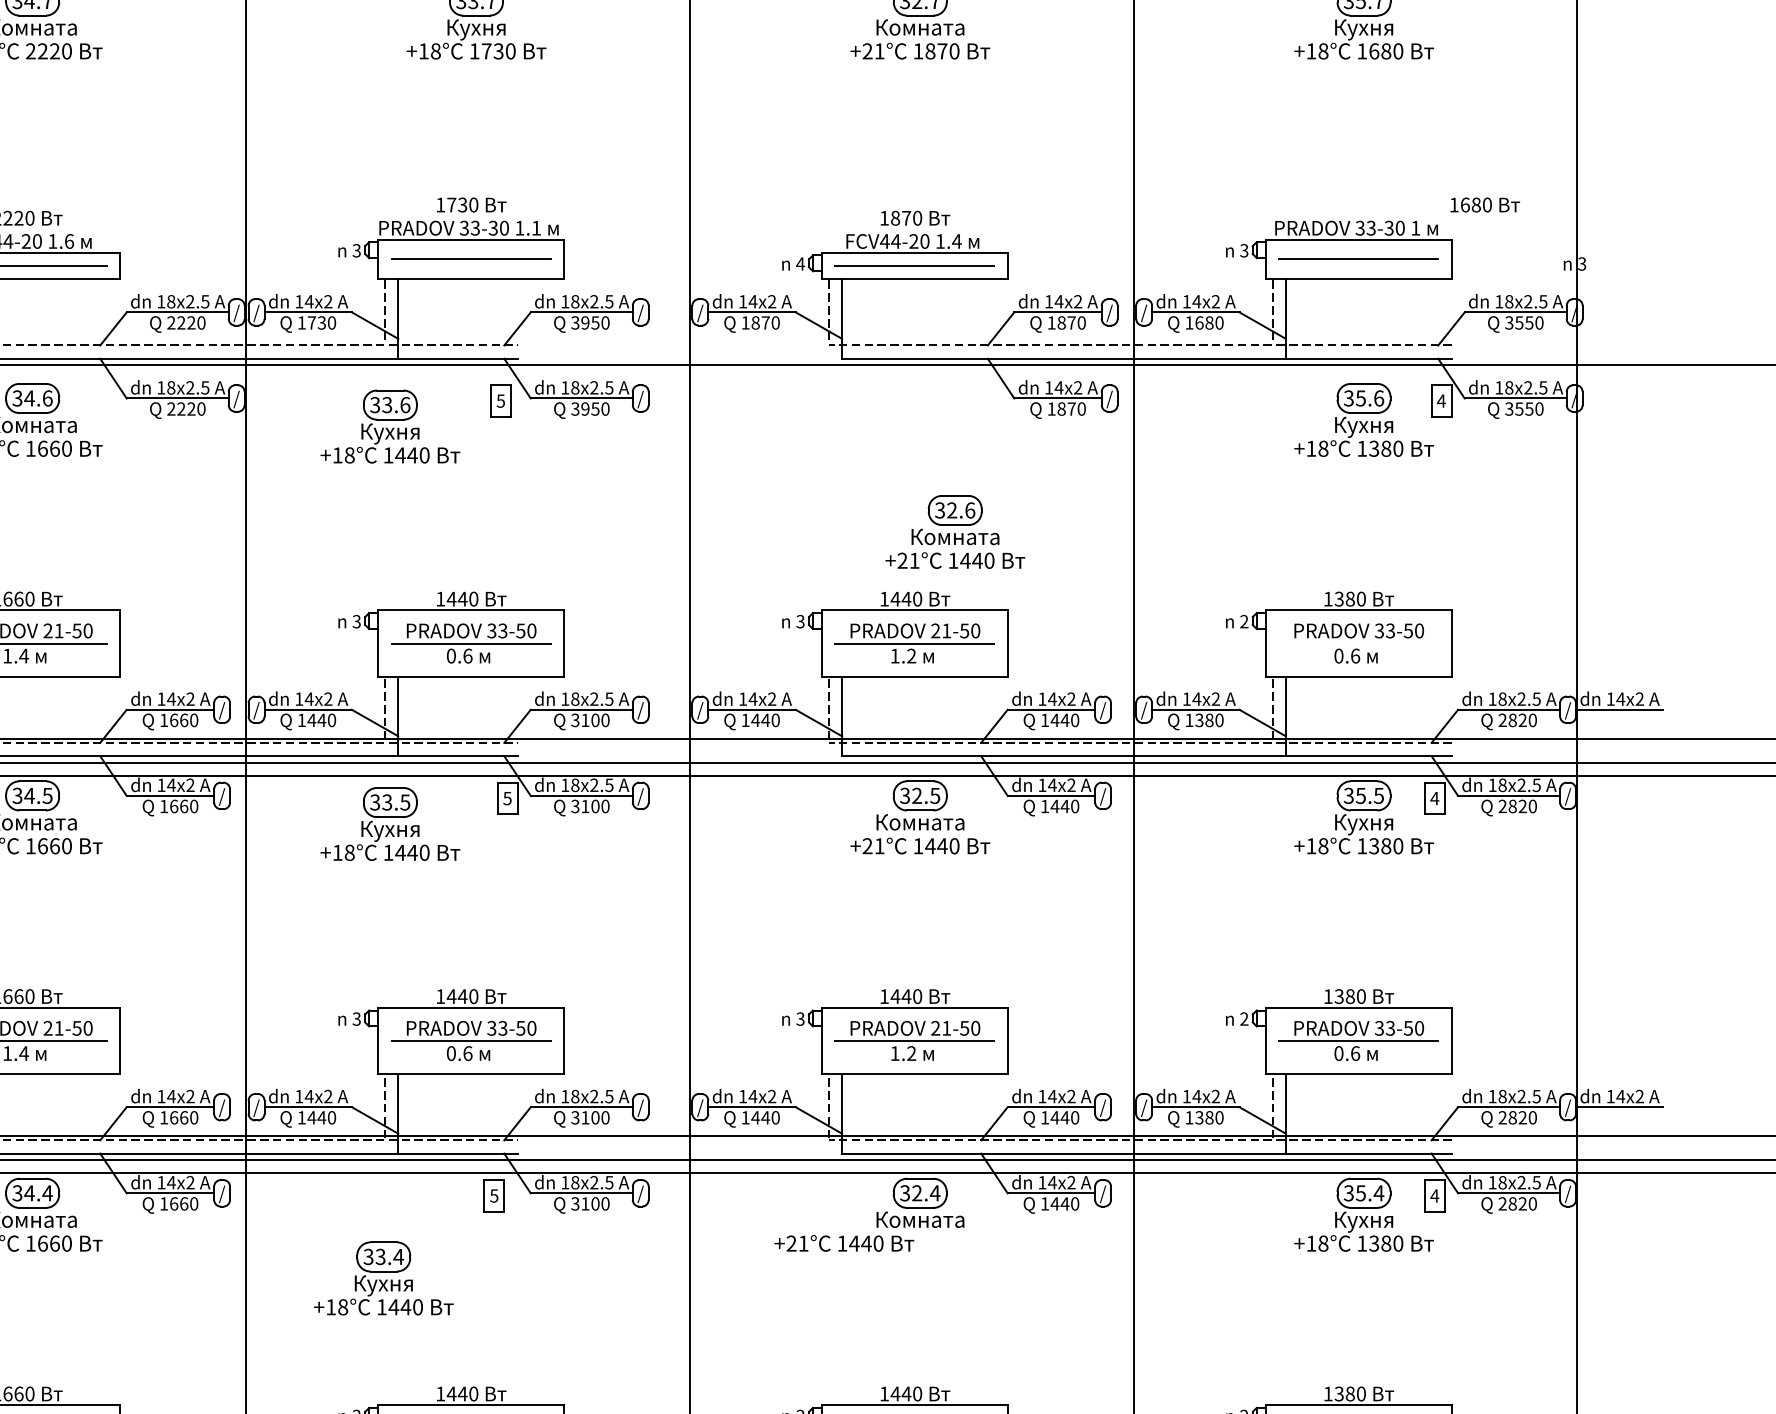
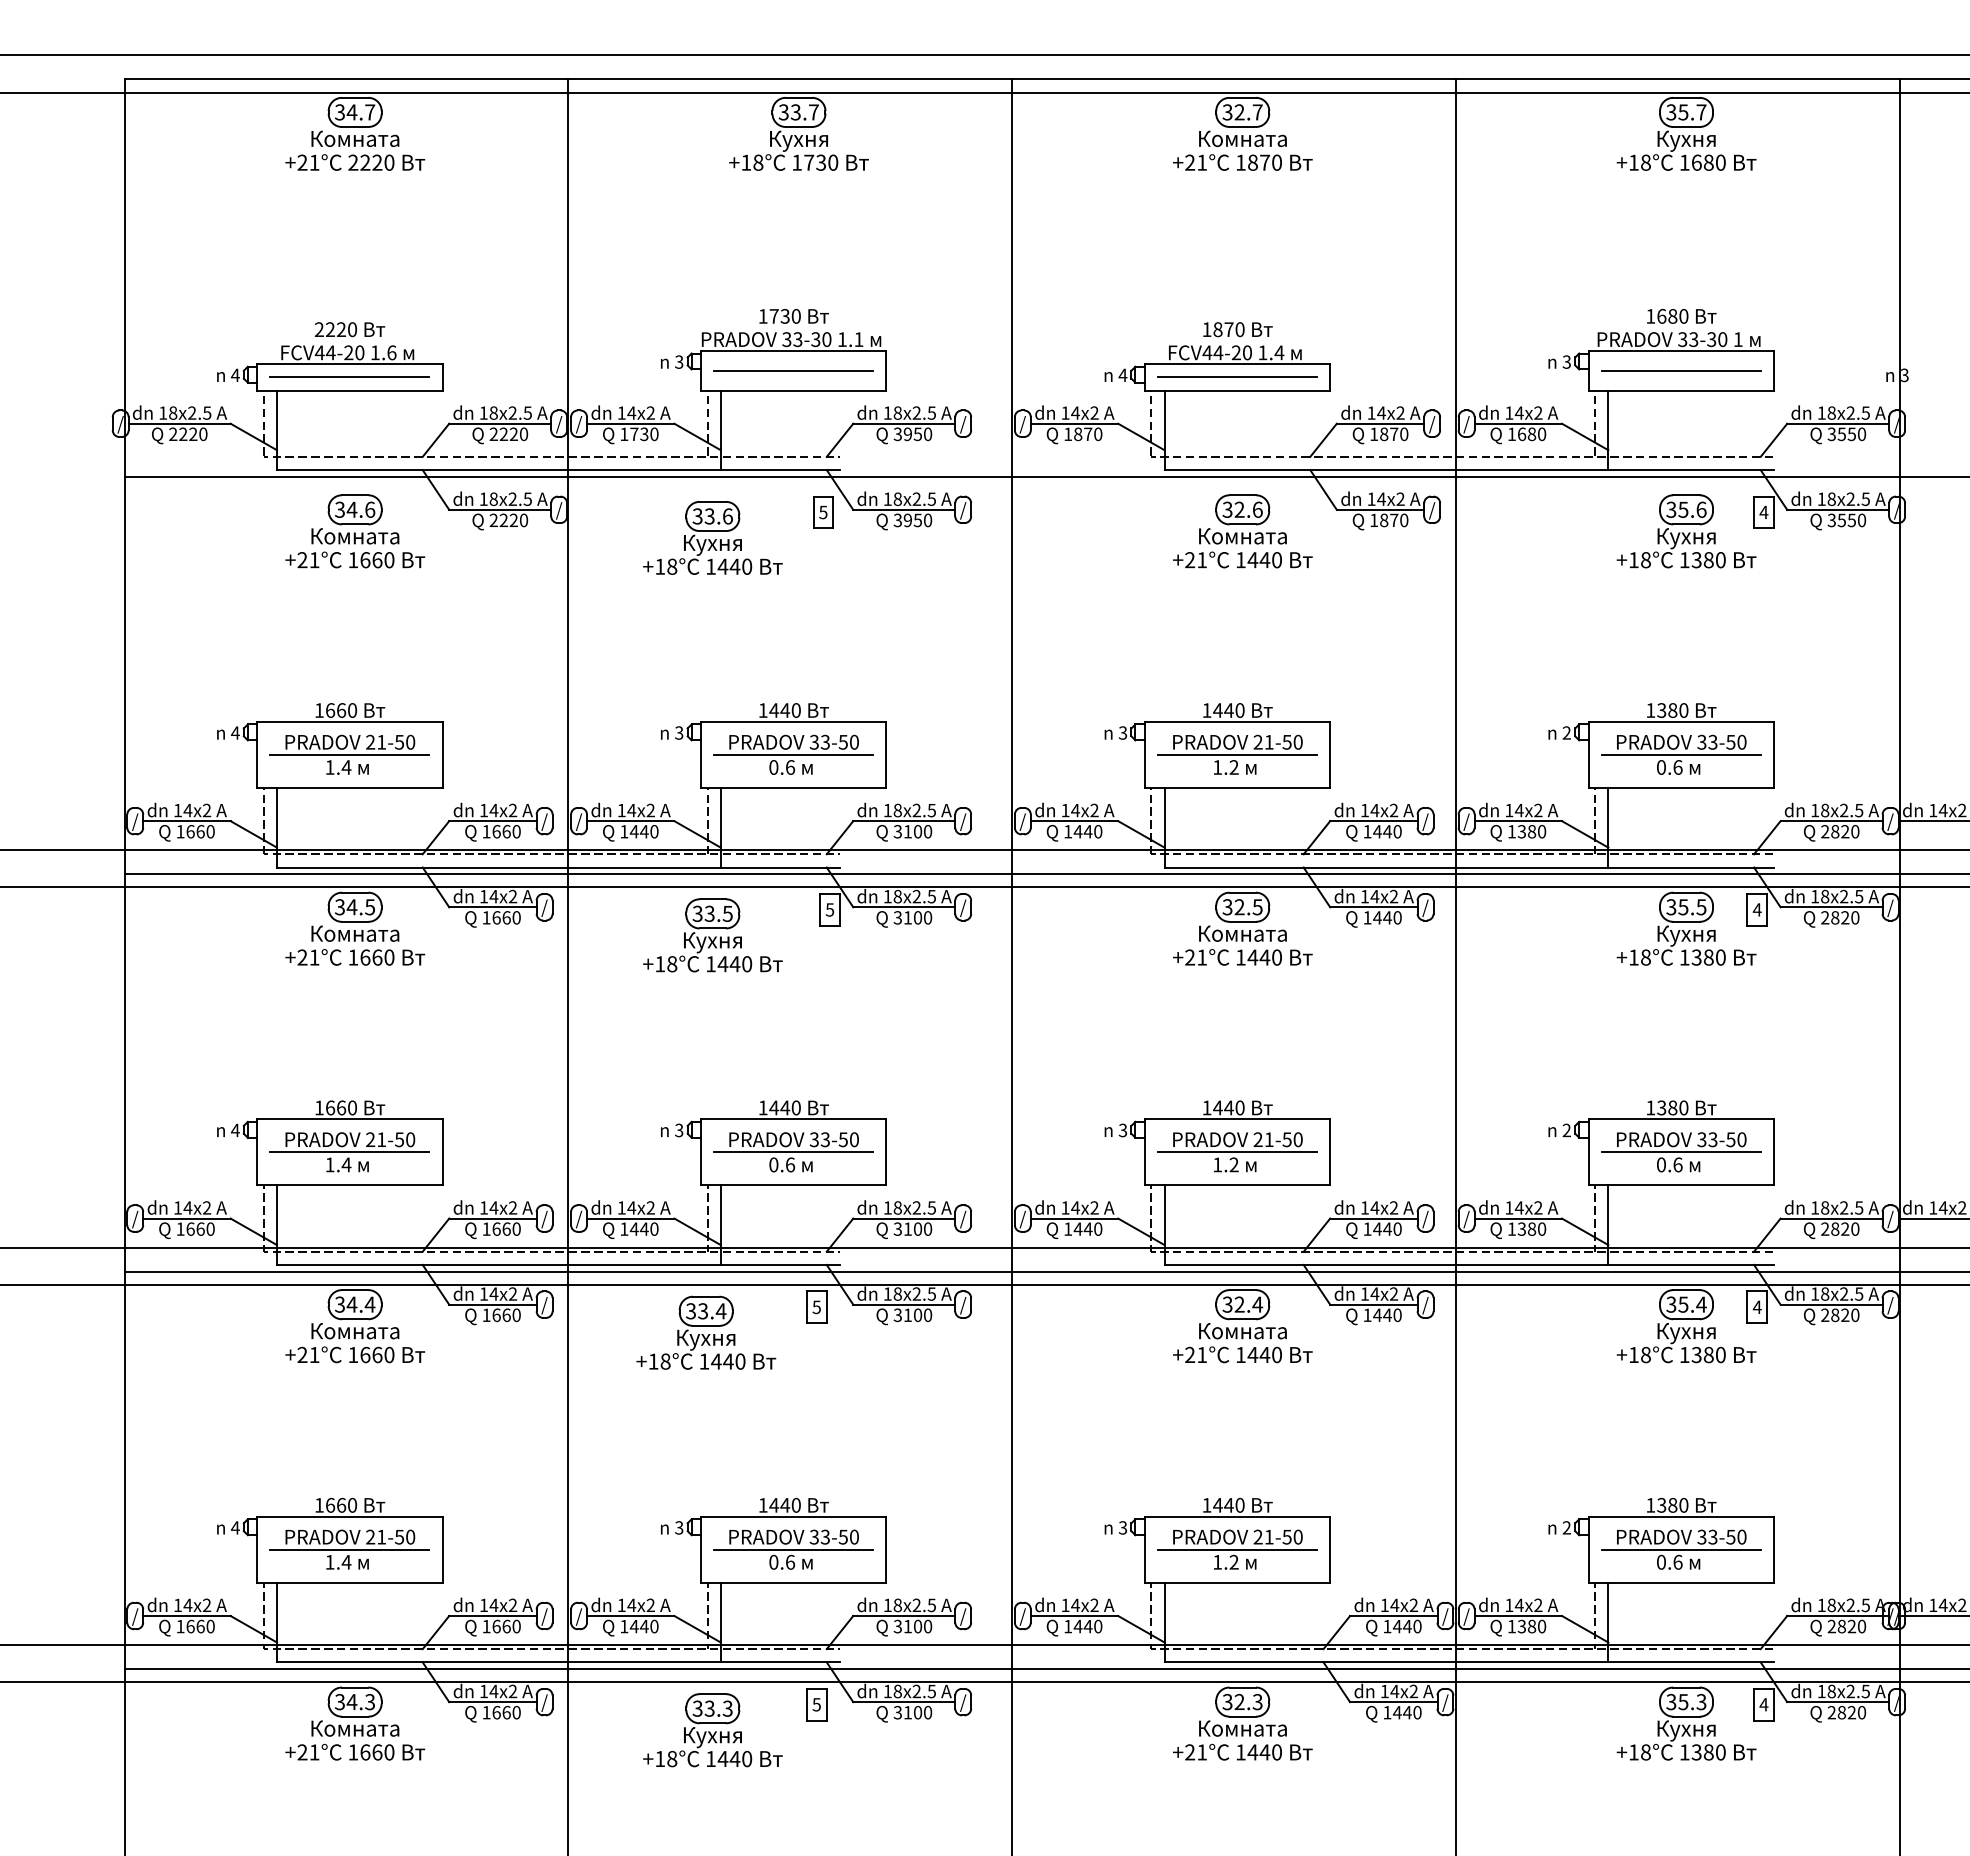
text: (1485, 205) -> (1681, 316), moved
part: (955, 532) -> (1242, 531), moved
line: (1358, 643) -> (1680, 754), added
text: (844, 1243) -> (1242, 1354), moved
part: (384, 1278) -> (706, 1332), moved

